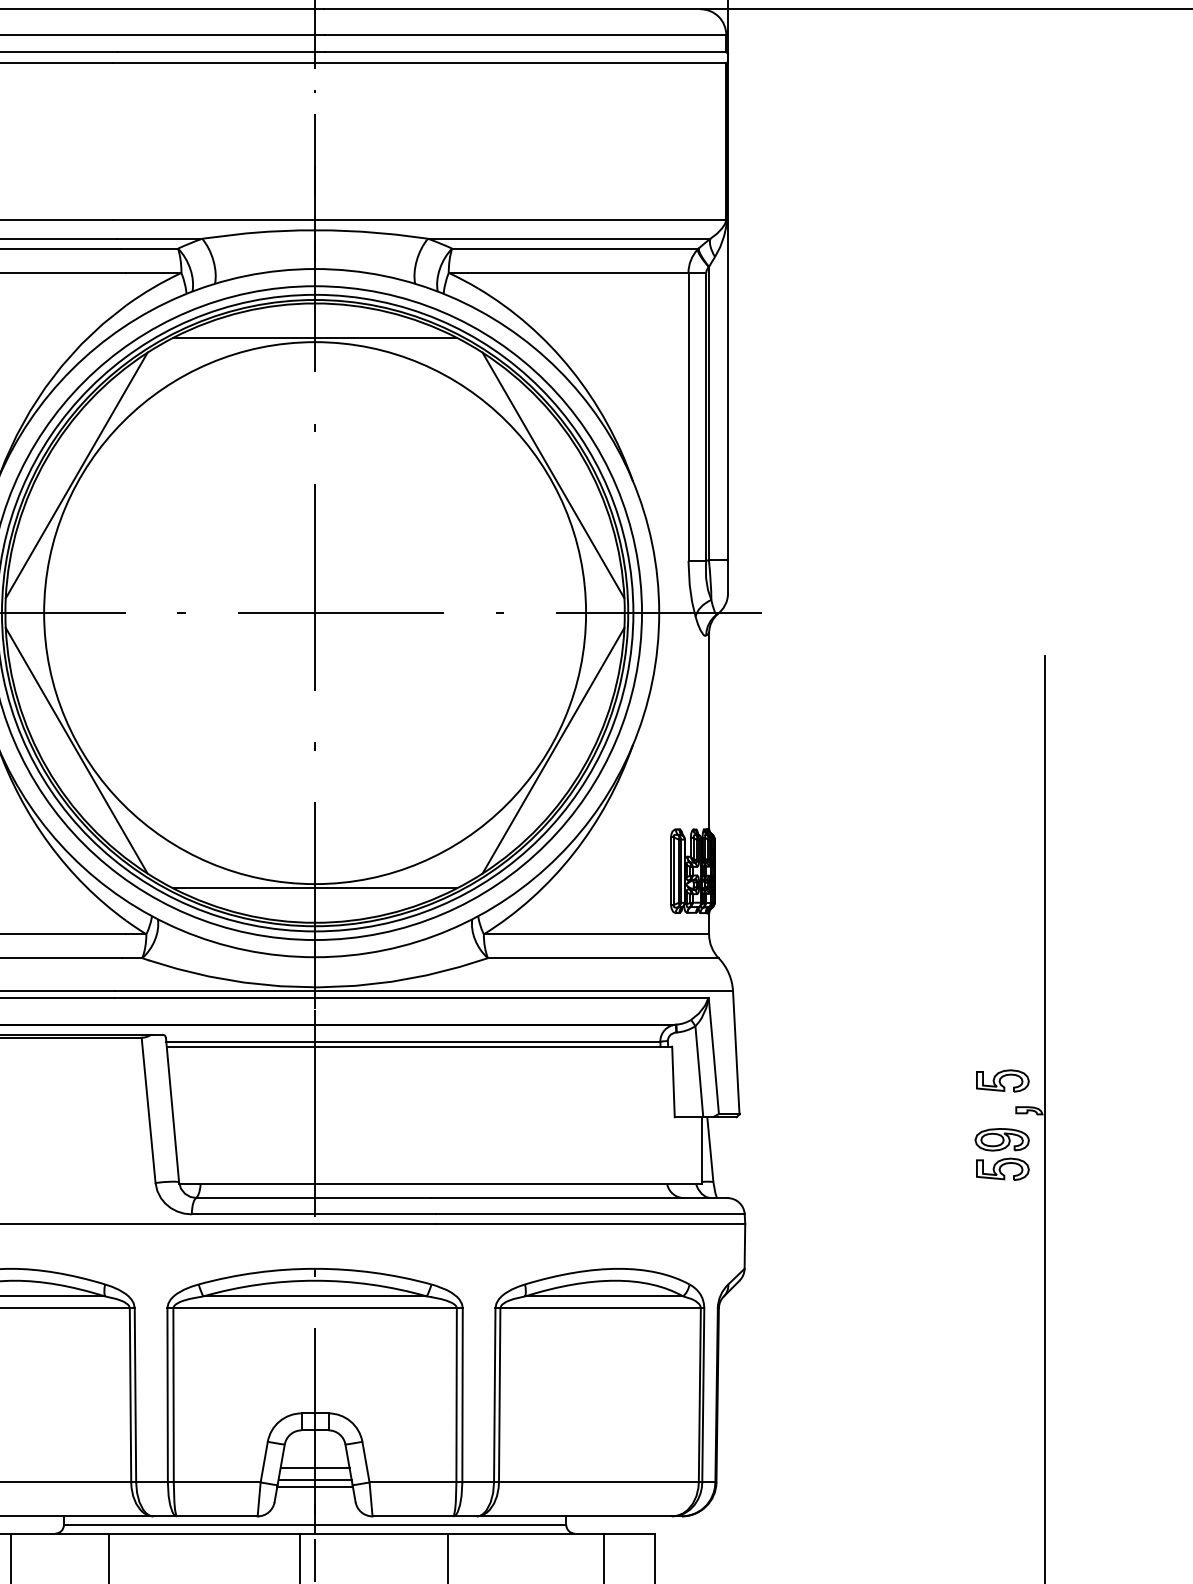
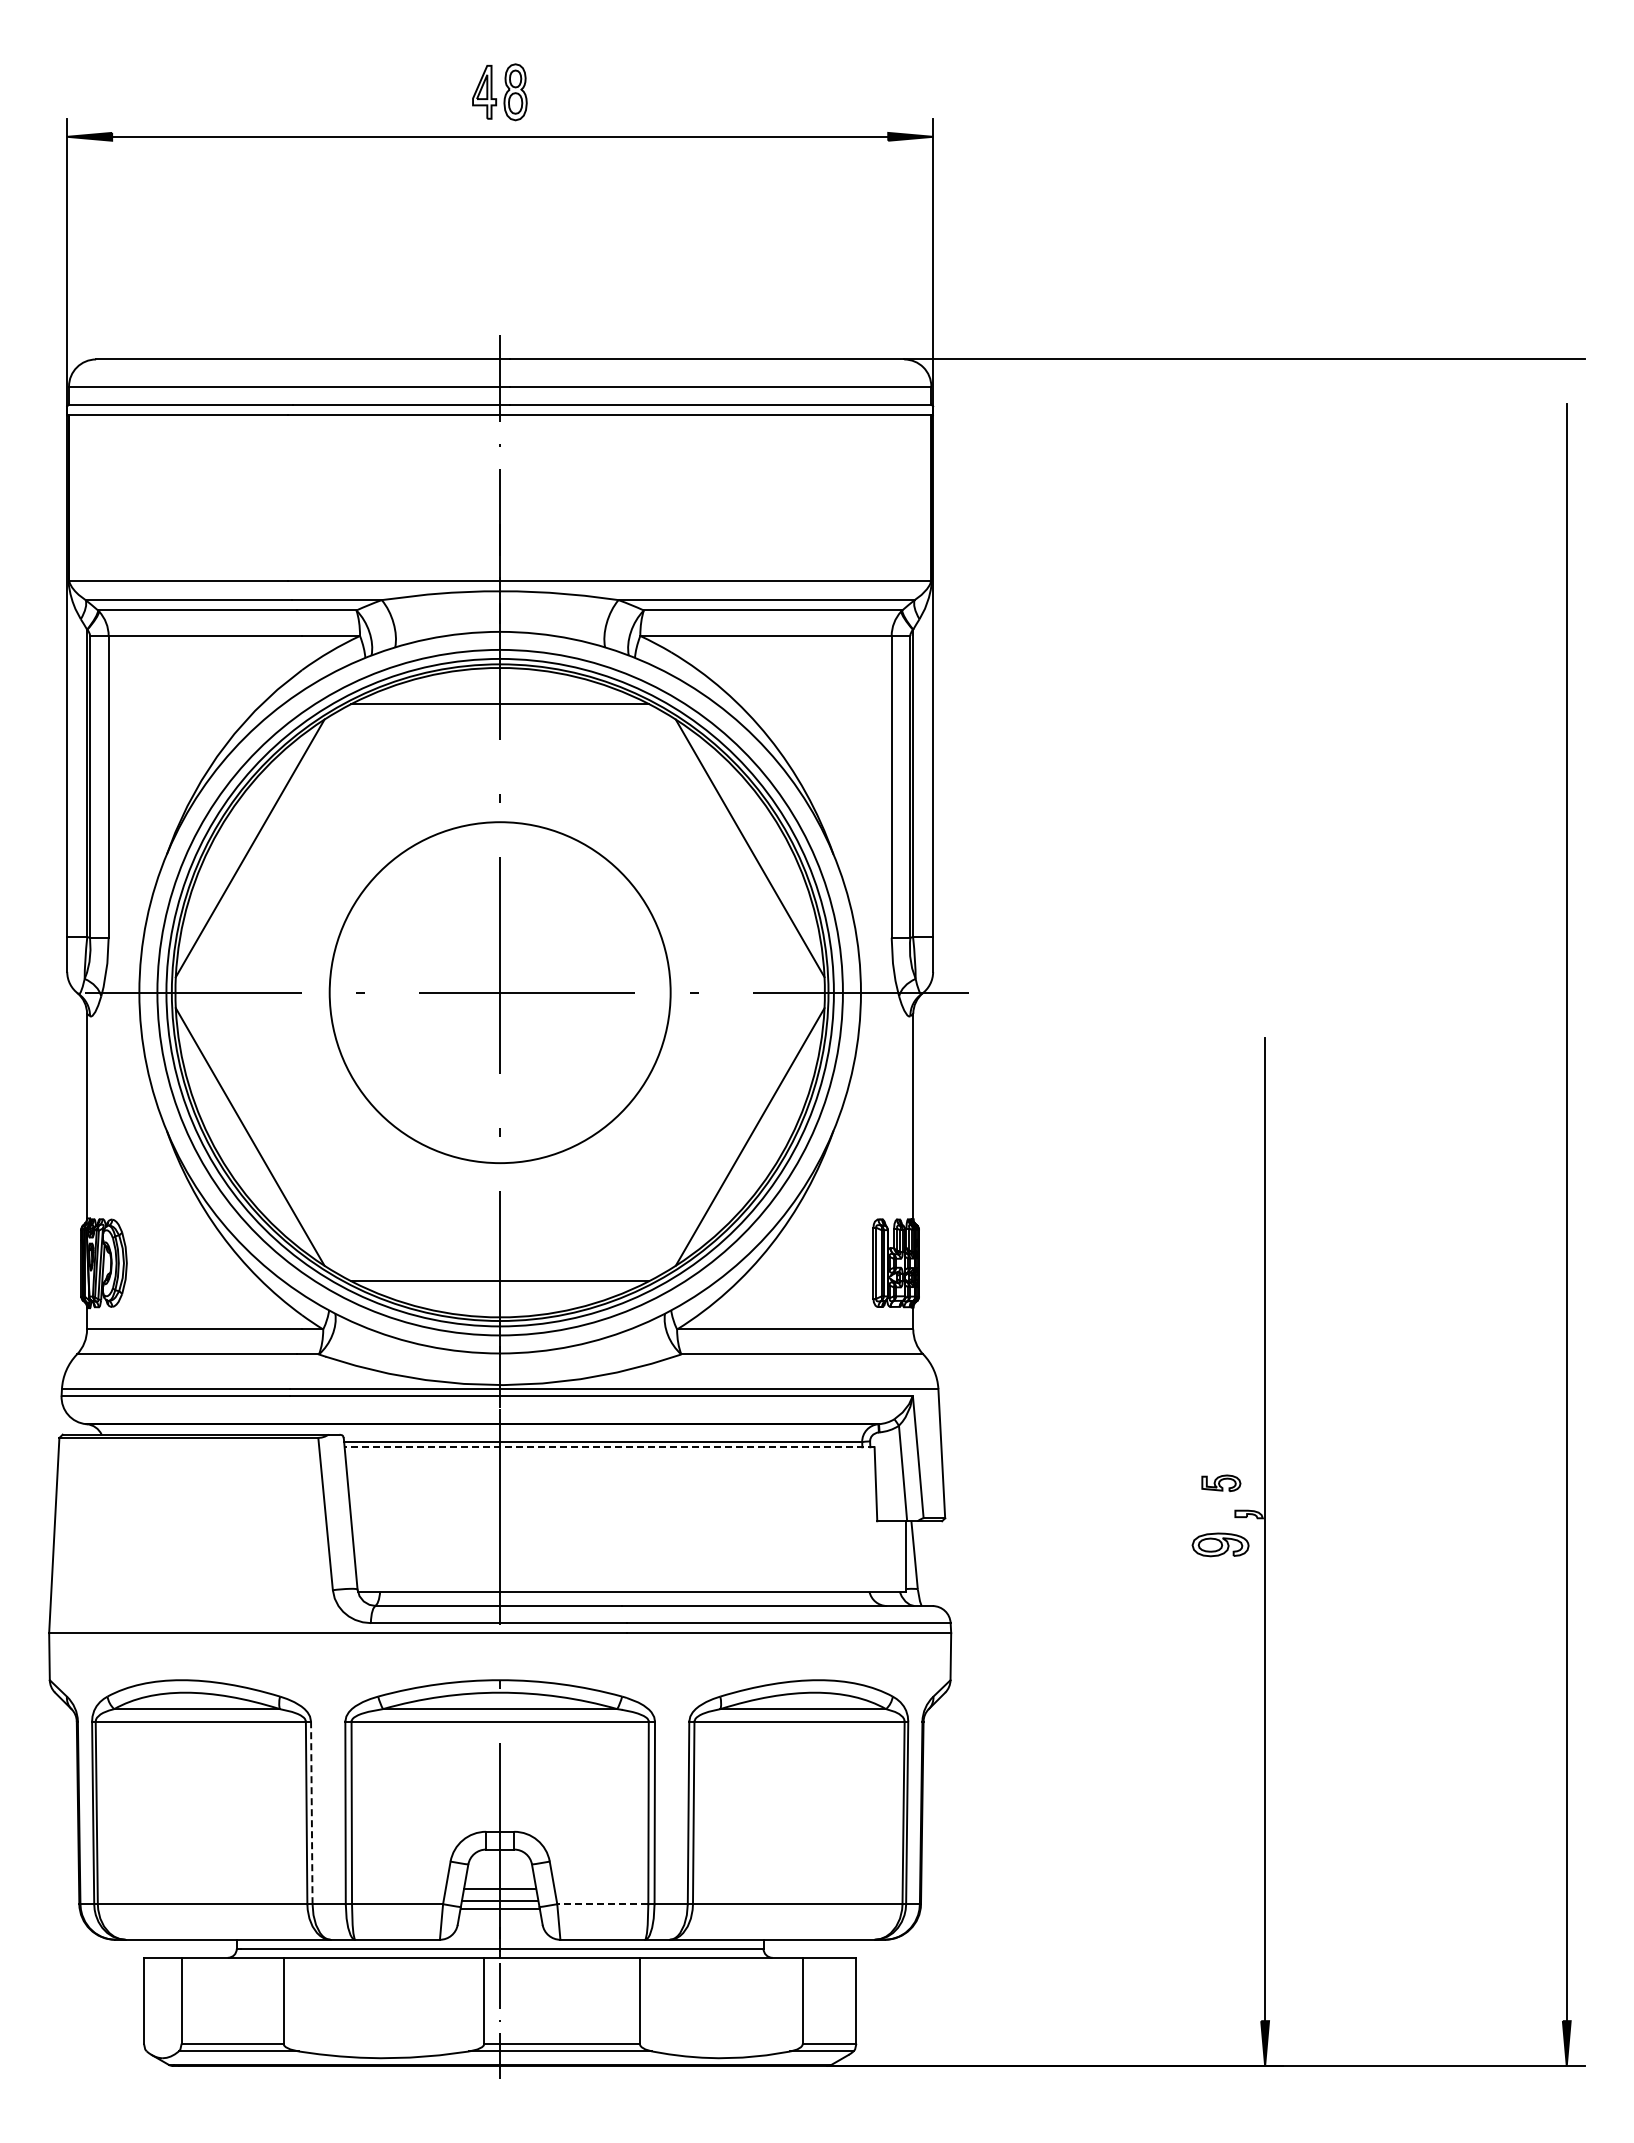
circle: (315, 612) -> (500, 992), size x0.6
line: (419, 1046) -> (609, 1447), solid -> dashed
part: (1003, 1081) -> (1221, 1483), size x0.7
part: (1003, 1168) -> (1221, 1575), removed
line: (135, 1394) -> (311, 1812), solid -> dashed
line: (412, 1482) -> (602, 1904), solid -> dashed

